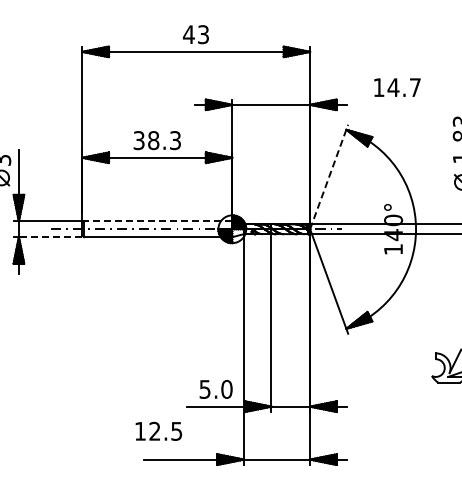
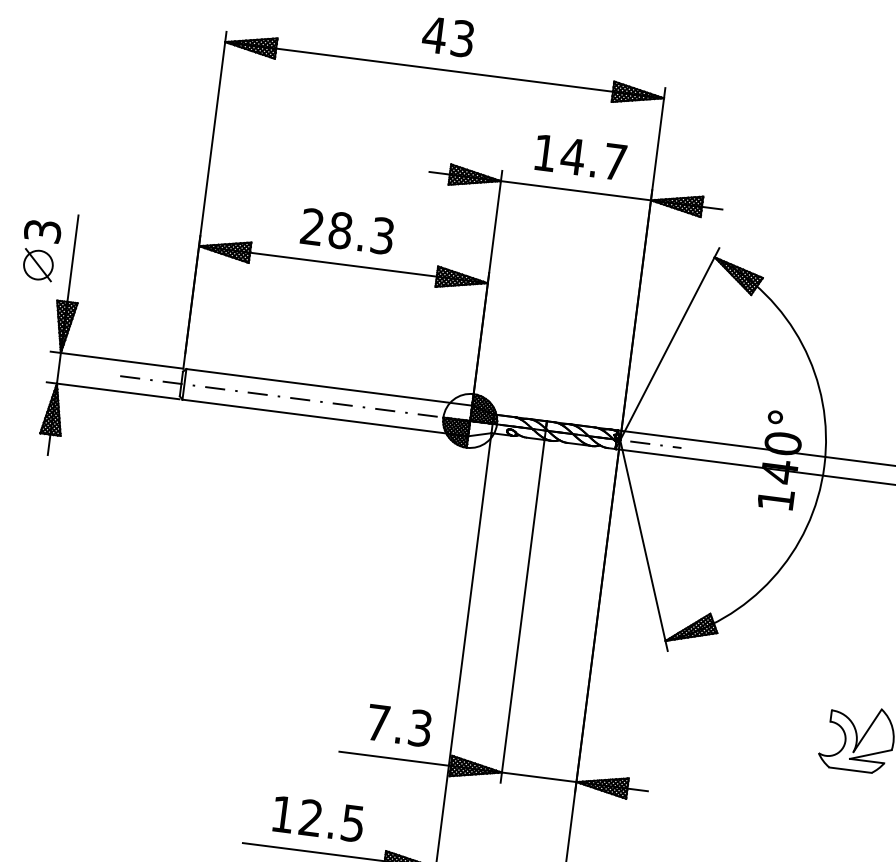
text: (397, 87) -> (580, 157), moved
text: (138, 140) -> (311, 226), 38.3 -> 28.3
line: (329, 177) -> (670, 345), dashed -> solid
line: (157, 221) -> (327, 387), dashed -> solid
line: (50, 237) -> (117, 391), dashed -> solid
text: (215, 389) -> (398, 725), 5.0 -> 7.3
text: (158, 430) -> (317, 817), moved

